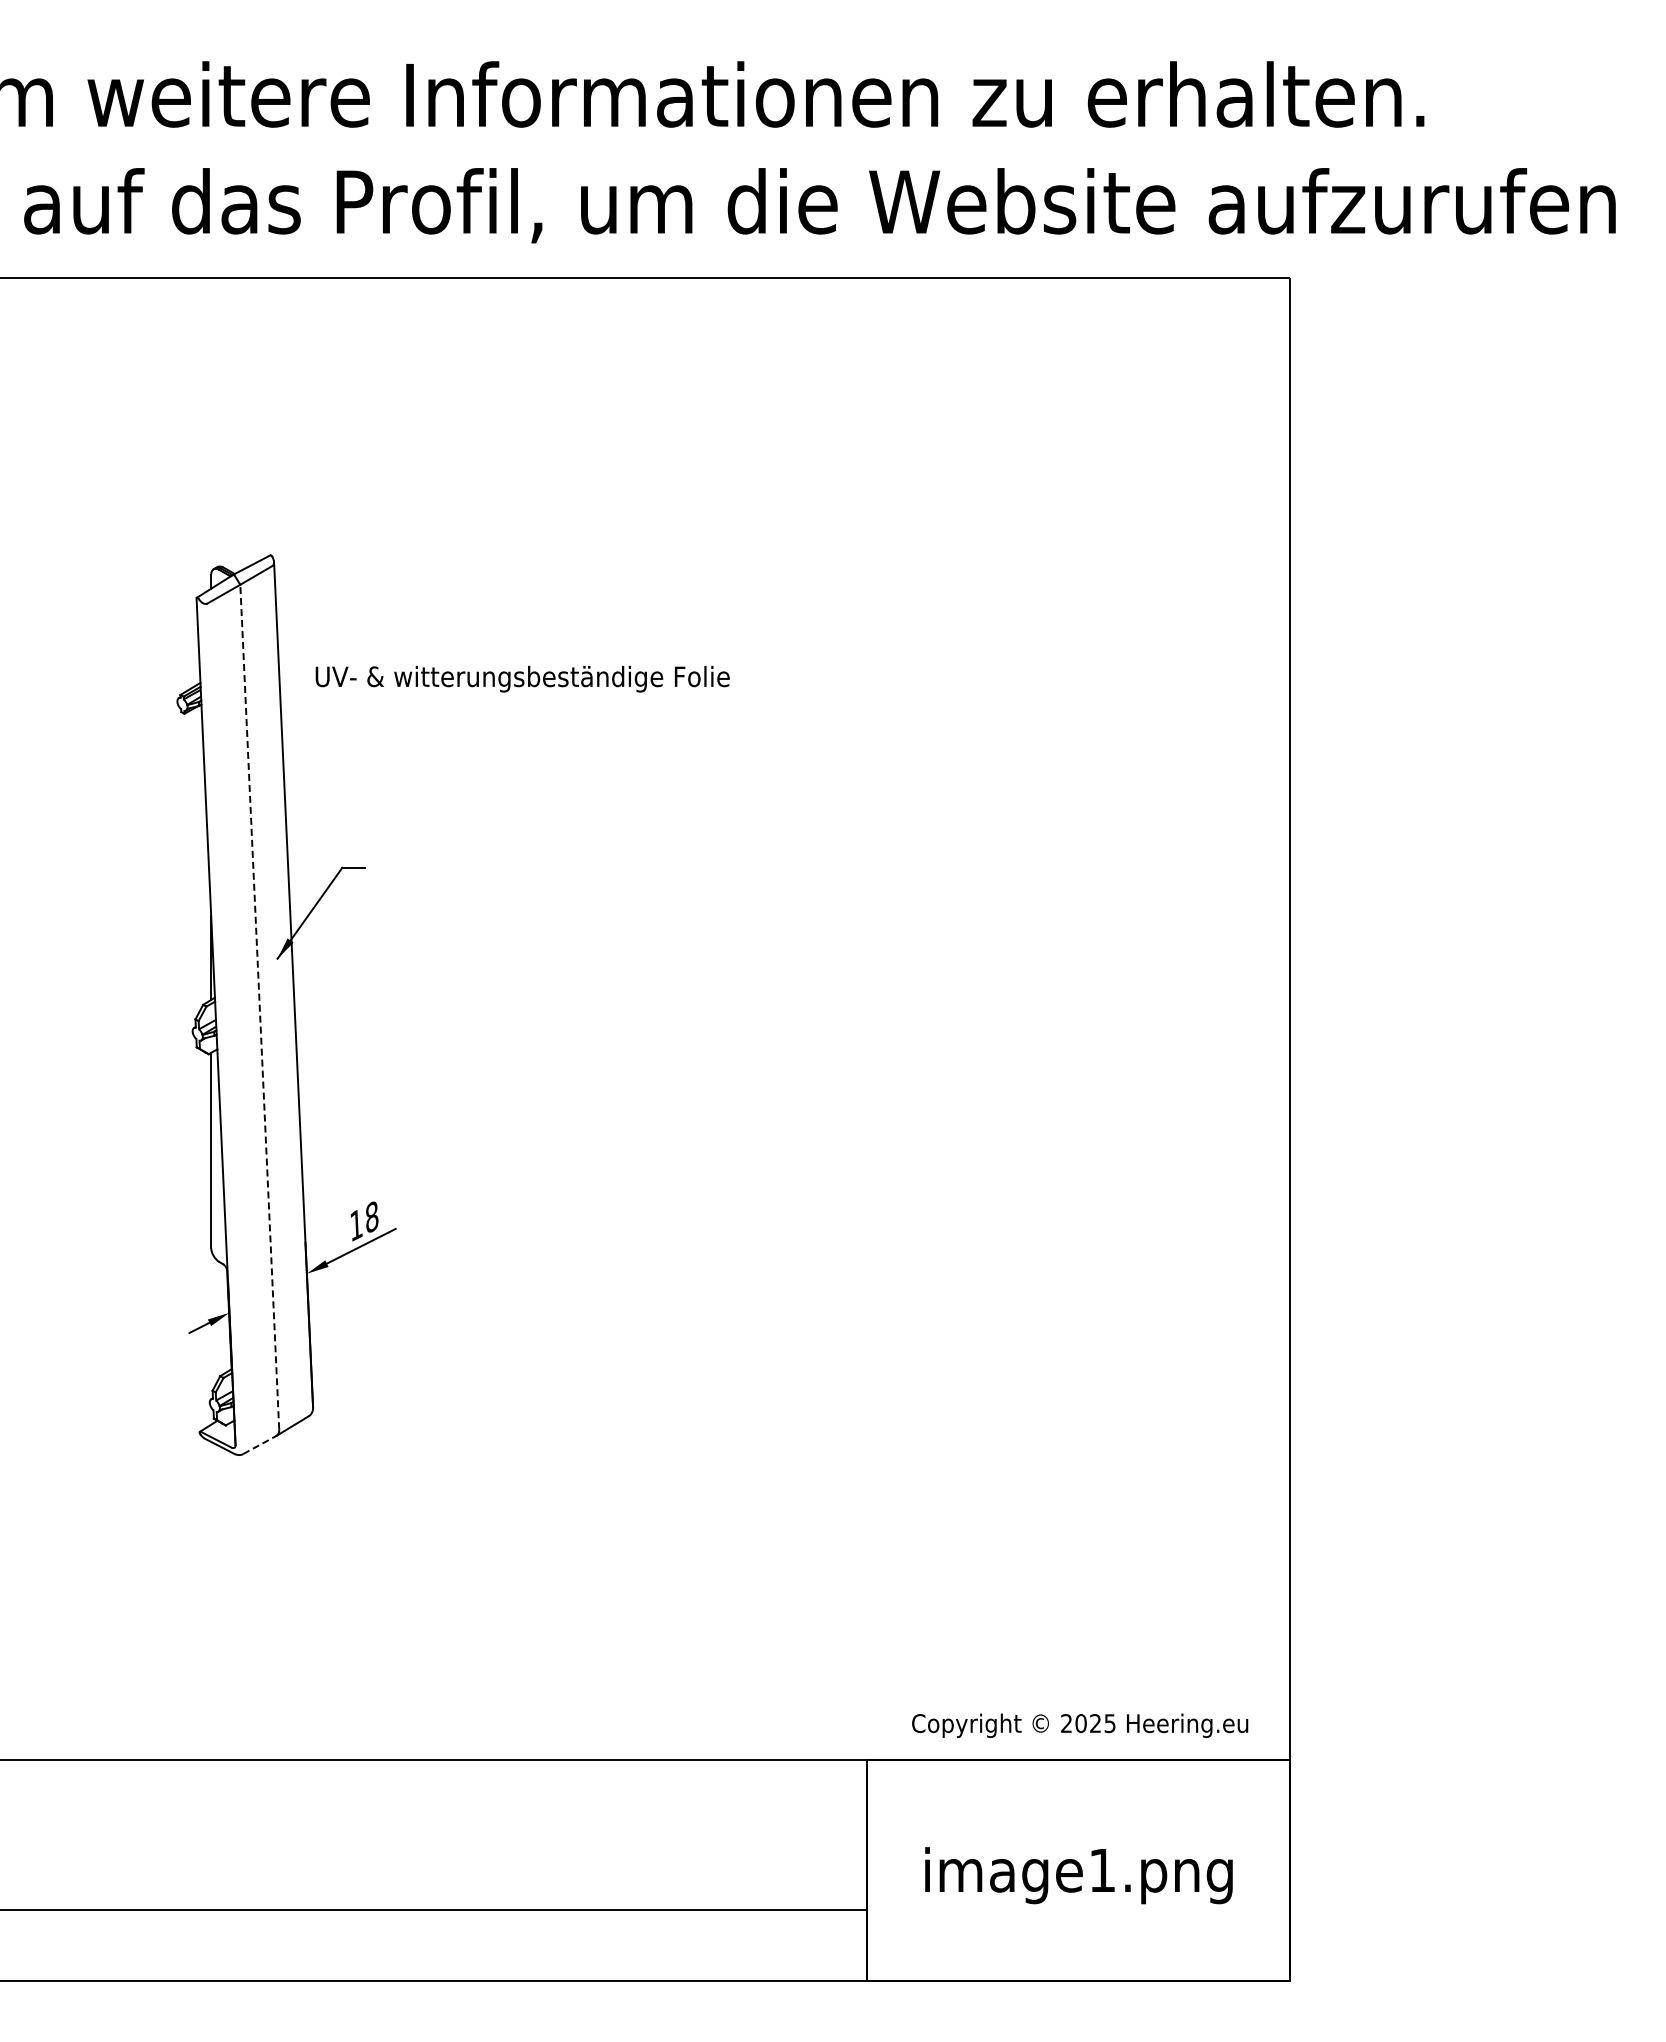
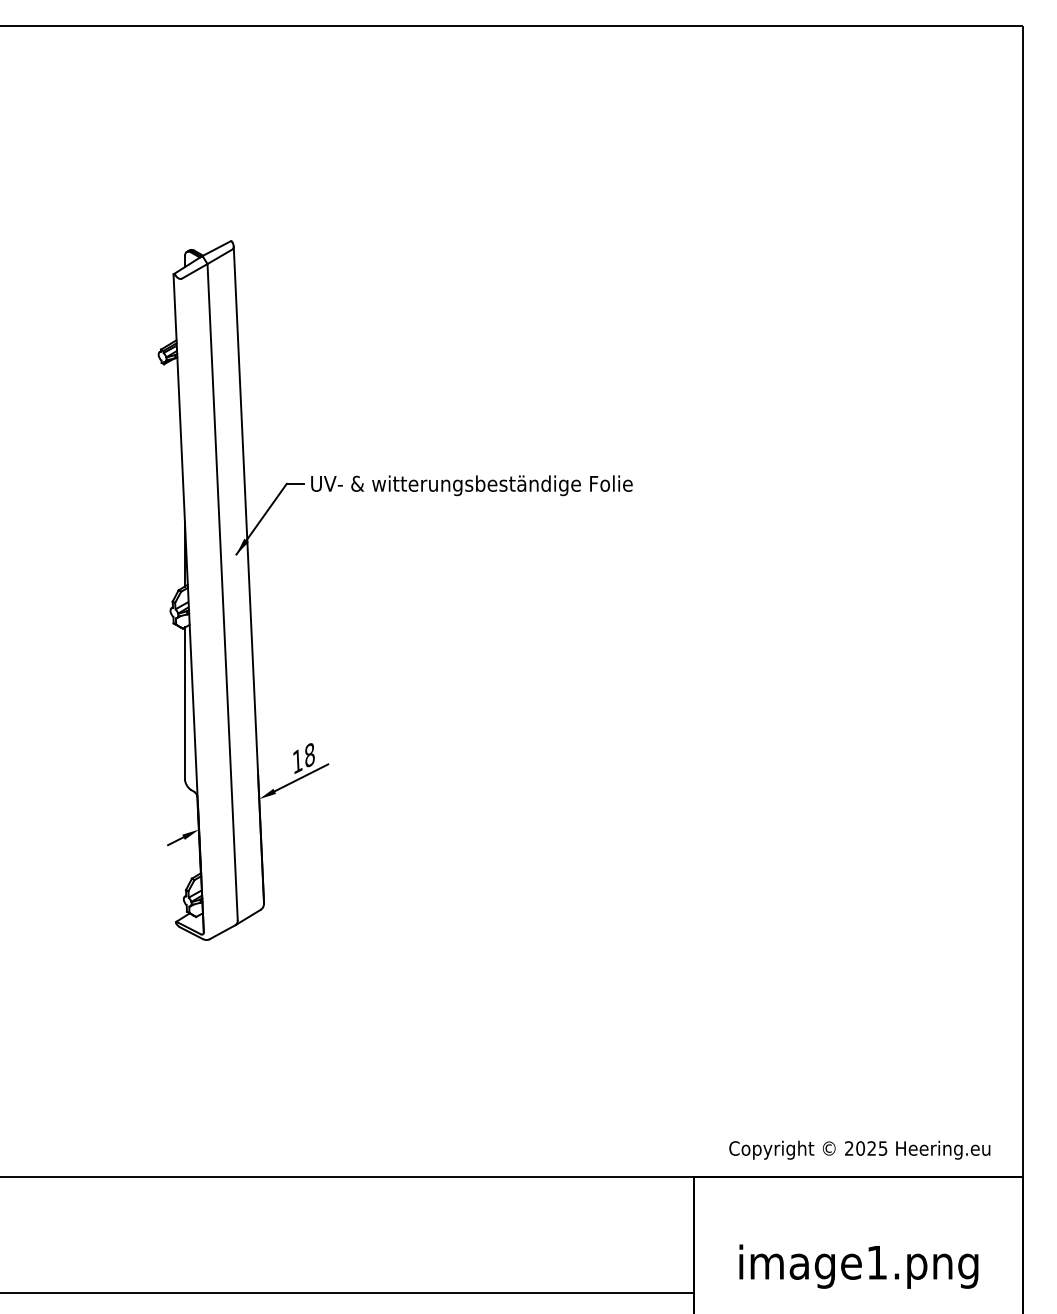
text: (522, 678) -> (471, 485), moved
line: (259, 1007) -> (222, 592), dashed -> solid
line: (259, 1444) -> (222, 931), dashed -> solid

